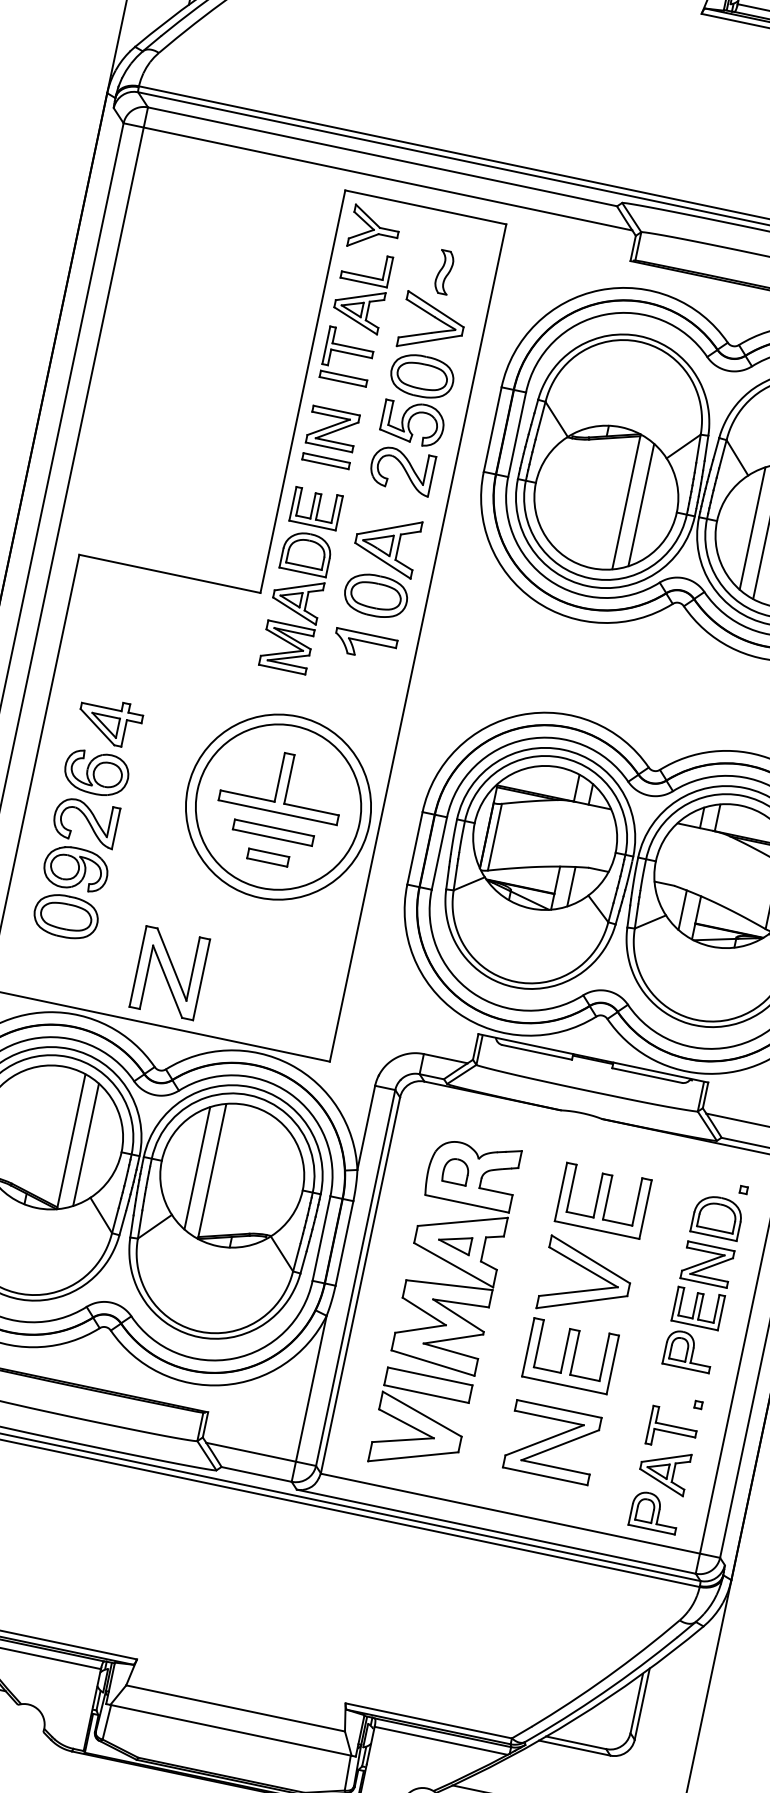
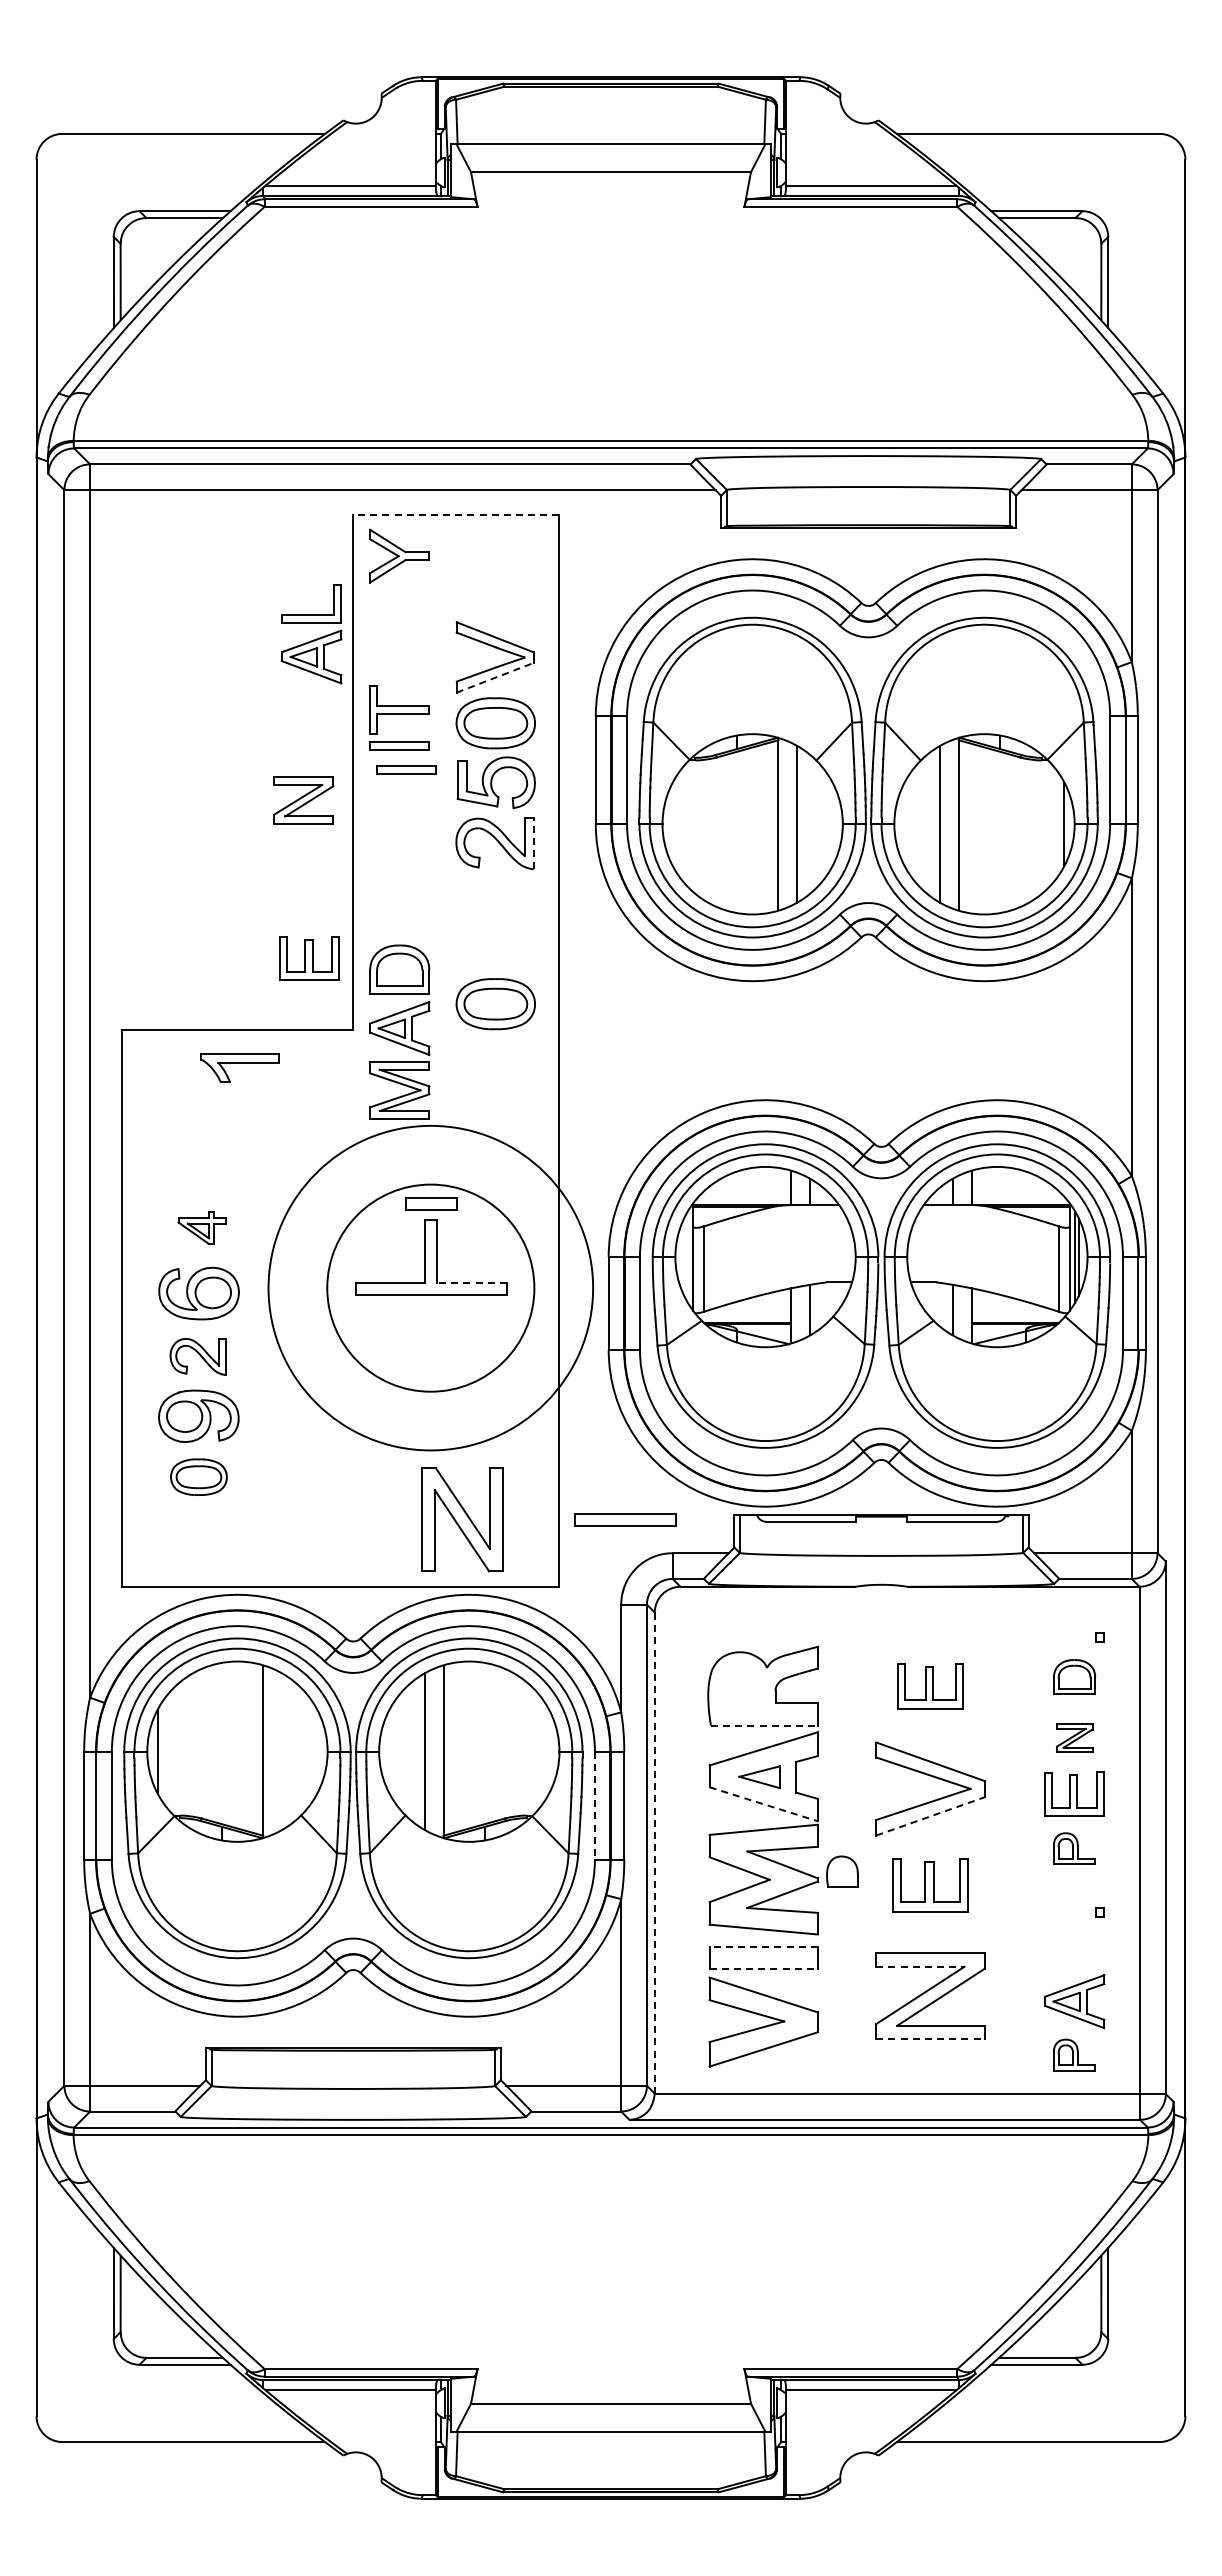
line: (425, 207) -> (455, 515), solid -> dashed
part: (444, 271) -> (495, 589), removed
part: (361, 291) -> (311, 634), moved
line: (429, 340) -> (495, 677), solid -> dashed
part: (332, 428) -> (303, 800), moved
part: (325, 460) -> (406, 769), moved
line: (431, 476) -> (533, 843), solid -> dashed
part: (315, 508) -> (309, 958), moved
part: (385, 544) -> (494, 938), removed
part: (364, 645) -> (239, 1067), moved
part: (109, 721) -> (201, 1227), size x0.6
circle: (278, 807) -> (430, 1288), size x1.4
line: (311, 809) -> (471, 1282), solid -> dashed
part: (84, 822) -> (197, 1356), size x0.7
part: (273, 832) -> (625, 1519), moved
part: (268, 857) -> (431, 1203), moved
part: (65, 916) -> (198, 1476), size x0.7
part: (169, 973) -> (462, 1519), moved
line: (86, 1144) -> (282, 1751), removed
part: (456, 1171) -> (842, 1871), moved
part: (603, 1200) -> (930, 1686), size x0.6
line: (467, 1203) -> (764, 1725), solid -> dashed
part: (717, 1216) -> (1074, 1676), size x0.7
line: (321, 1239) -> (594, 1806), solid -> dashed
part: (707, 1264) -> (1074, 1738), size x0.6
line: (453, 1265) -> (763, 1804), solid -> dashed
line: (360, 1285) -> (654, 1853), solid -> dashed
line: (581, 1302) -> (930, 1816), solid -> dashed
part: (689, 1350) -> (1074, 1848), size x0.7
part: (570, 1356) -> (930, 1885), size x0.7
line: (430, 1376) -> (763, 1946), solid -> dashed
line: (427, 1394) -> (764, 1969), solid -> dashed
line: (549, 1417) -> (920, 1966), solid -> dashed
part: (672, 1429) -> (1074, 1948), removed
line: (545, 1476) -> (930, 2039), solid -> dashed
part: (655, 1511) -> (1074, 2054), size x0.7

